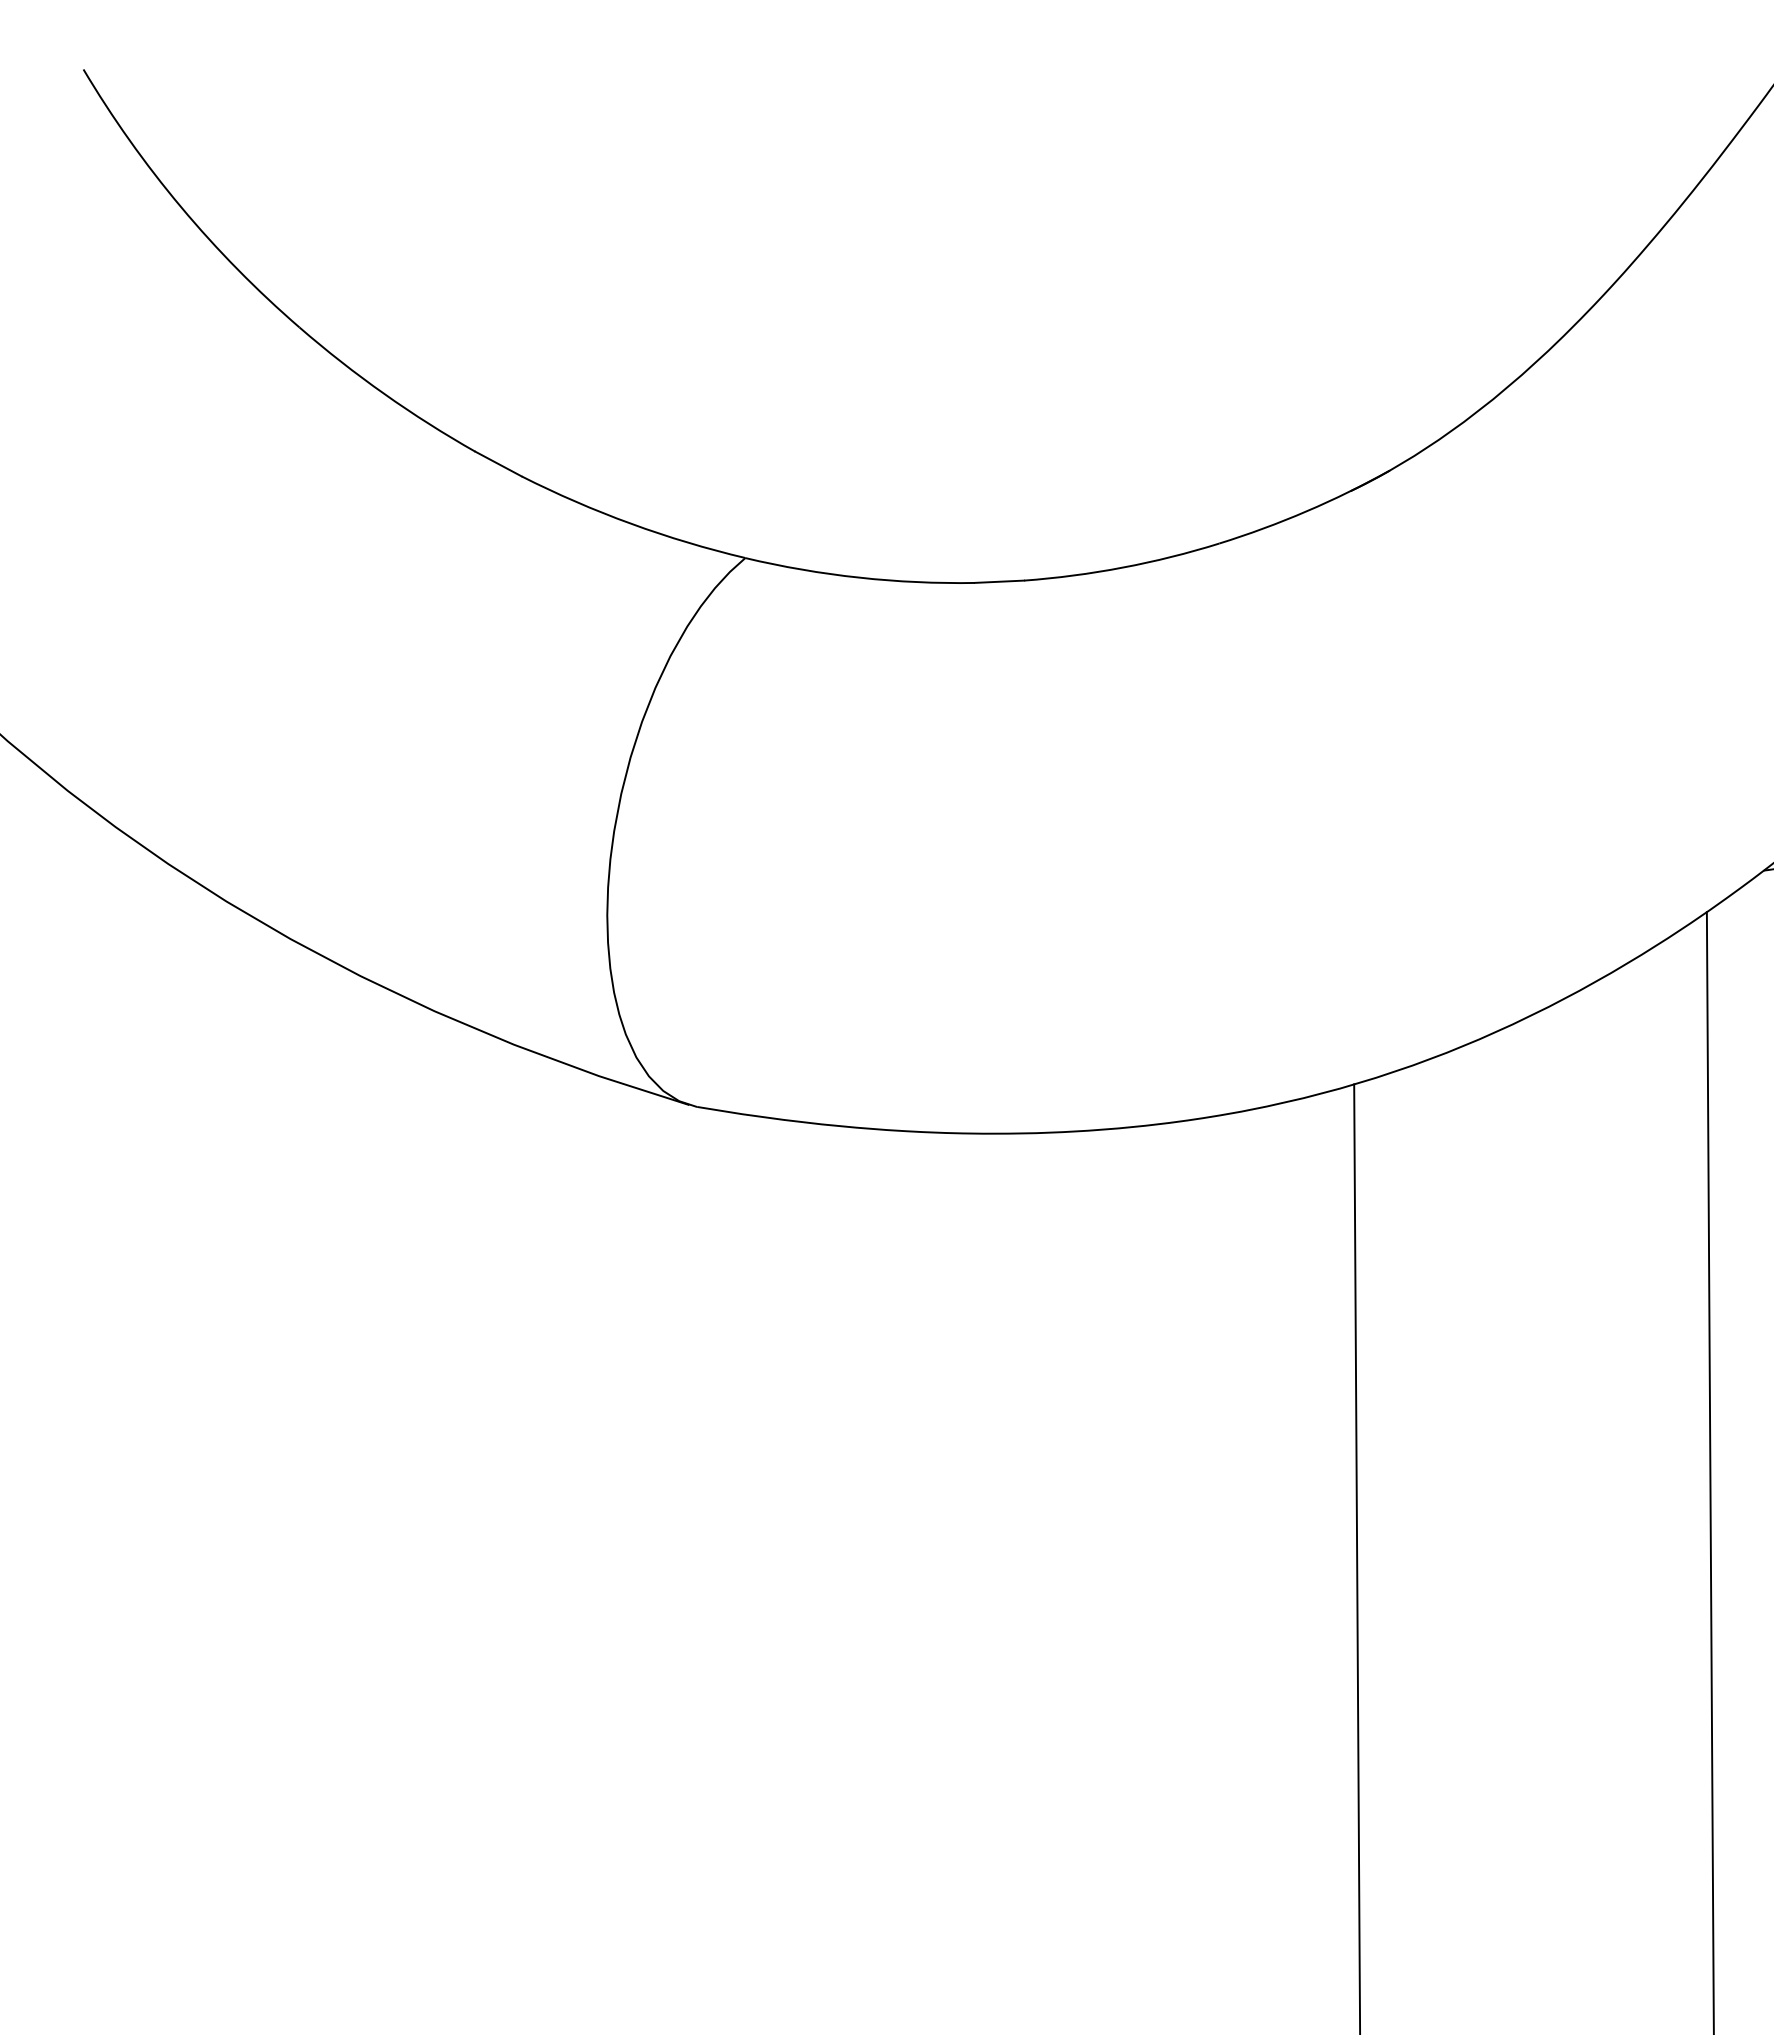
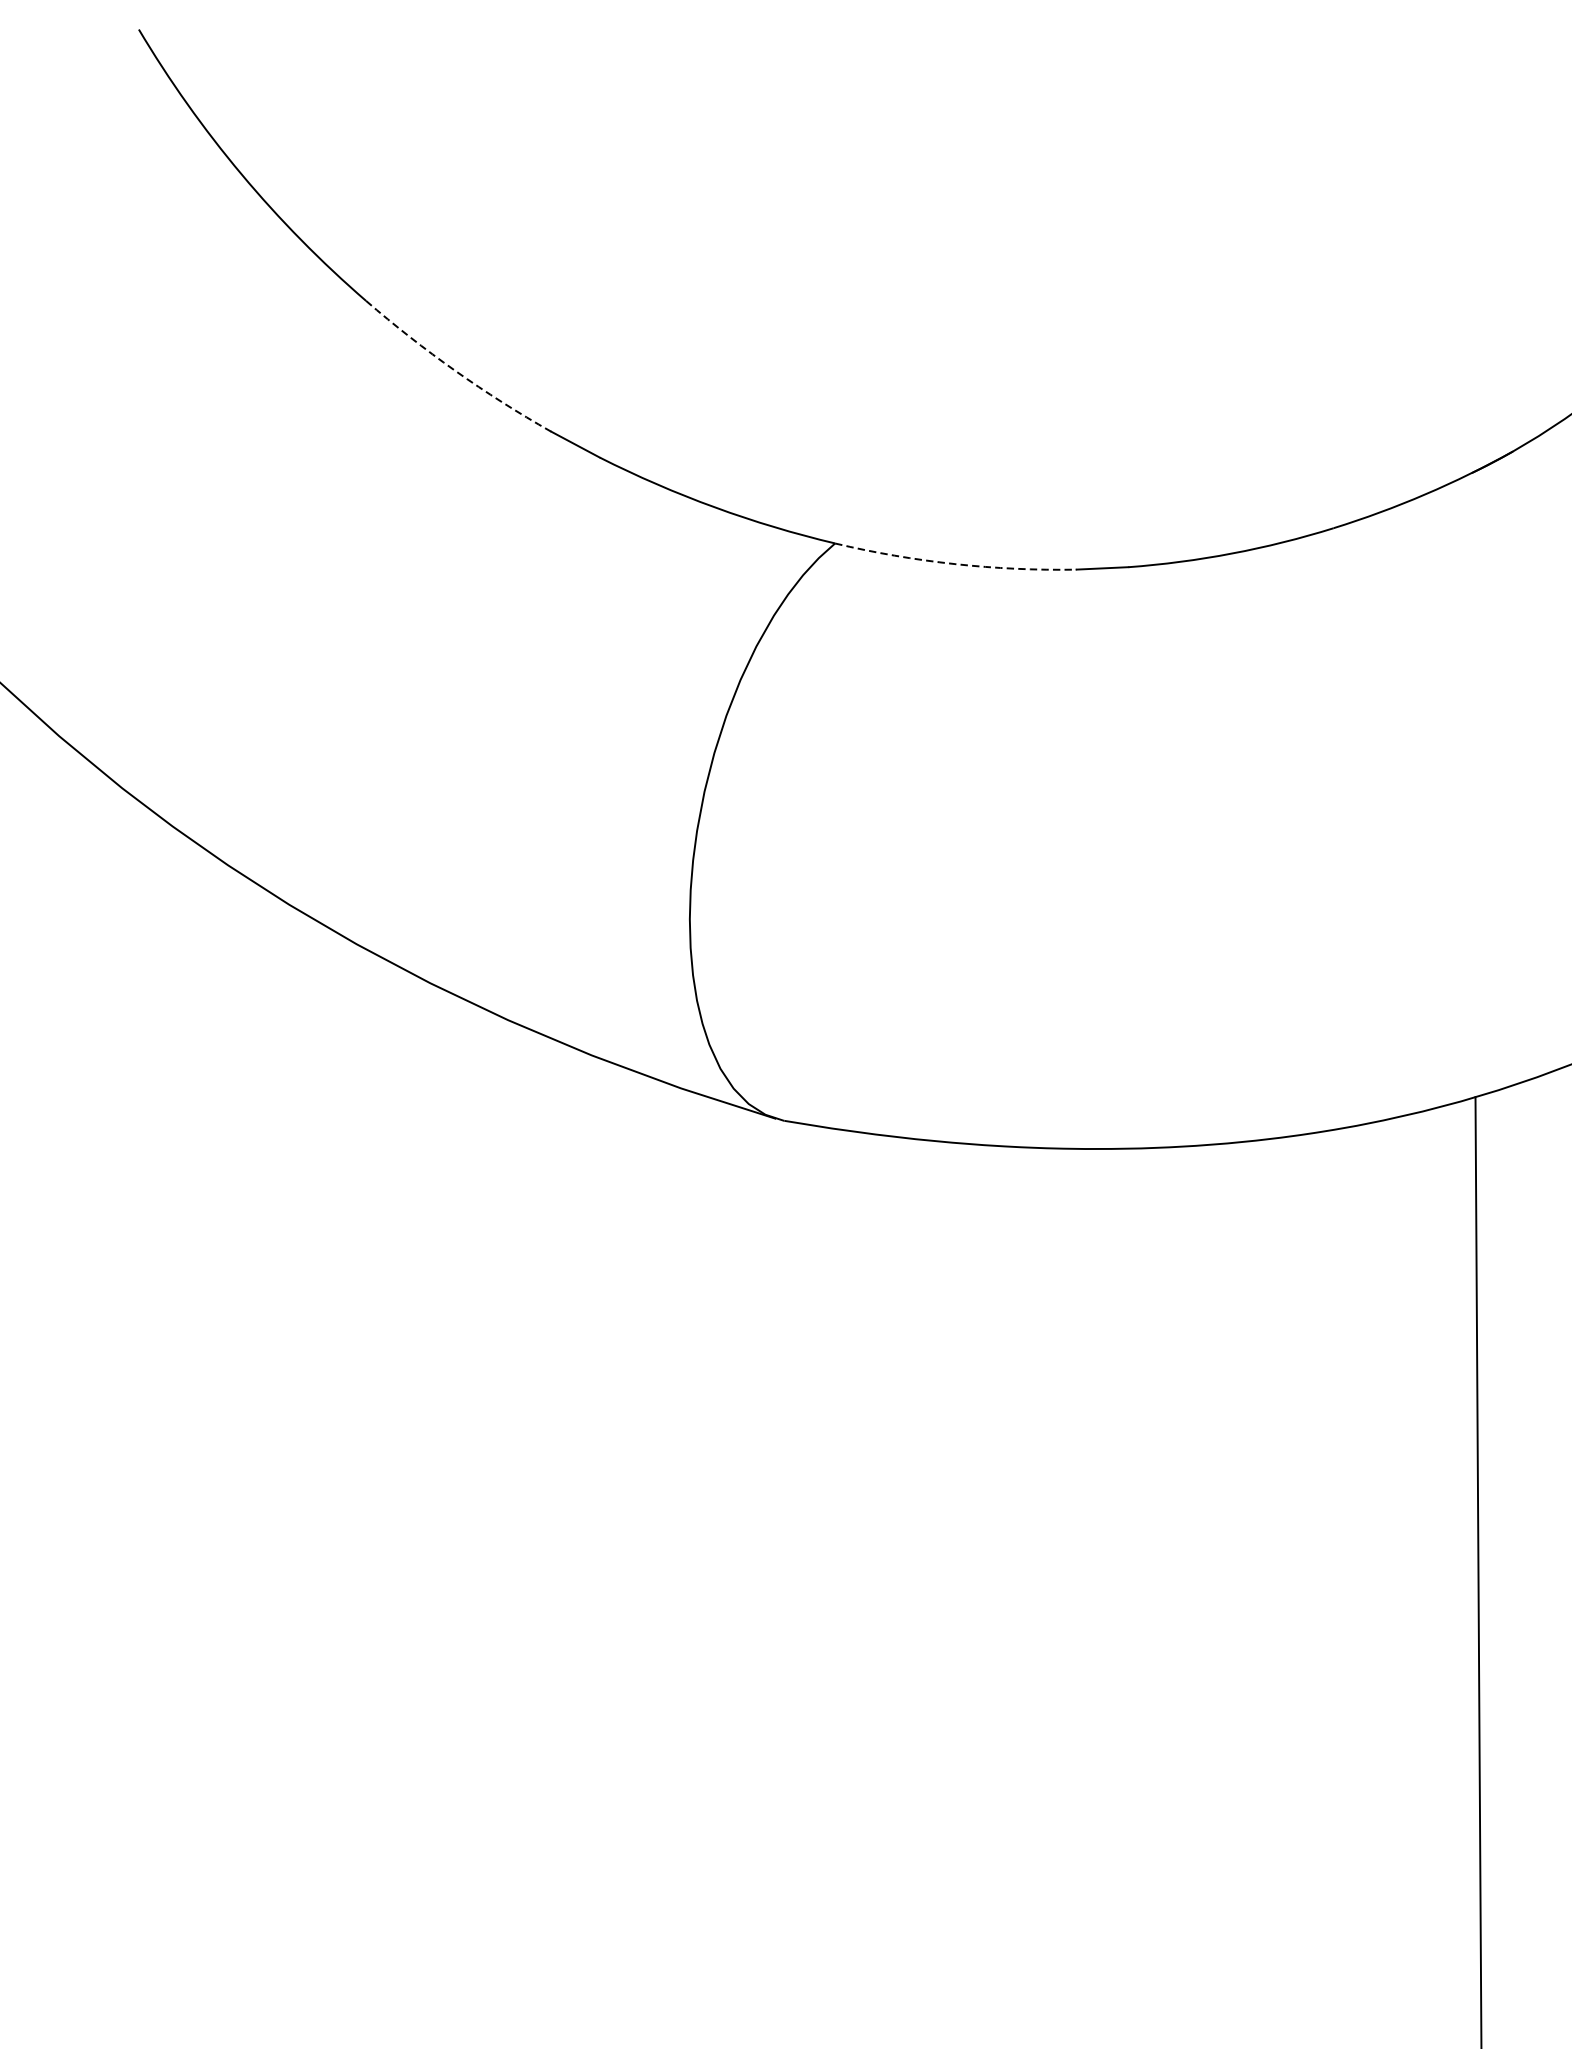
arc: (384, 394) -> (455, 371), solid -> dashed
arc: (859, 577) -> (955, 563), solid -> dashed

